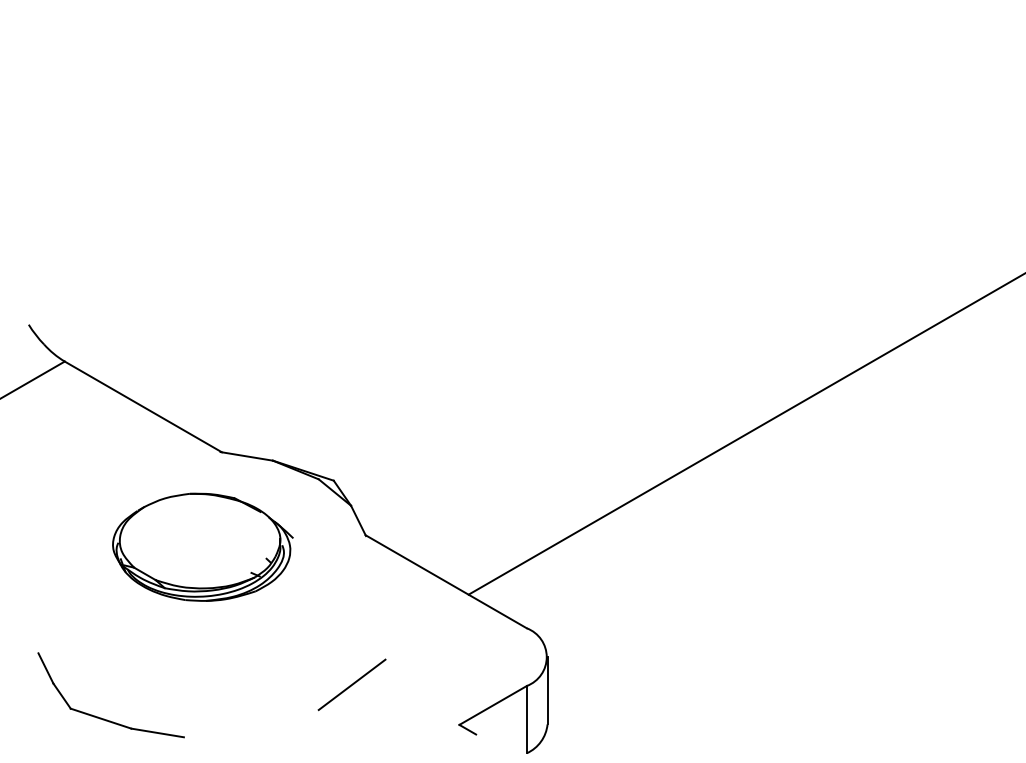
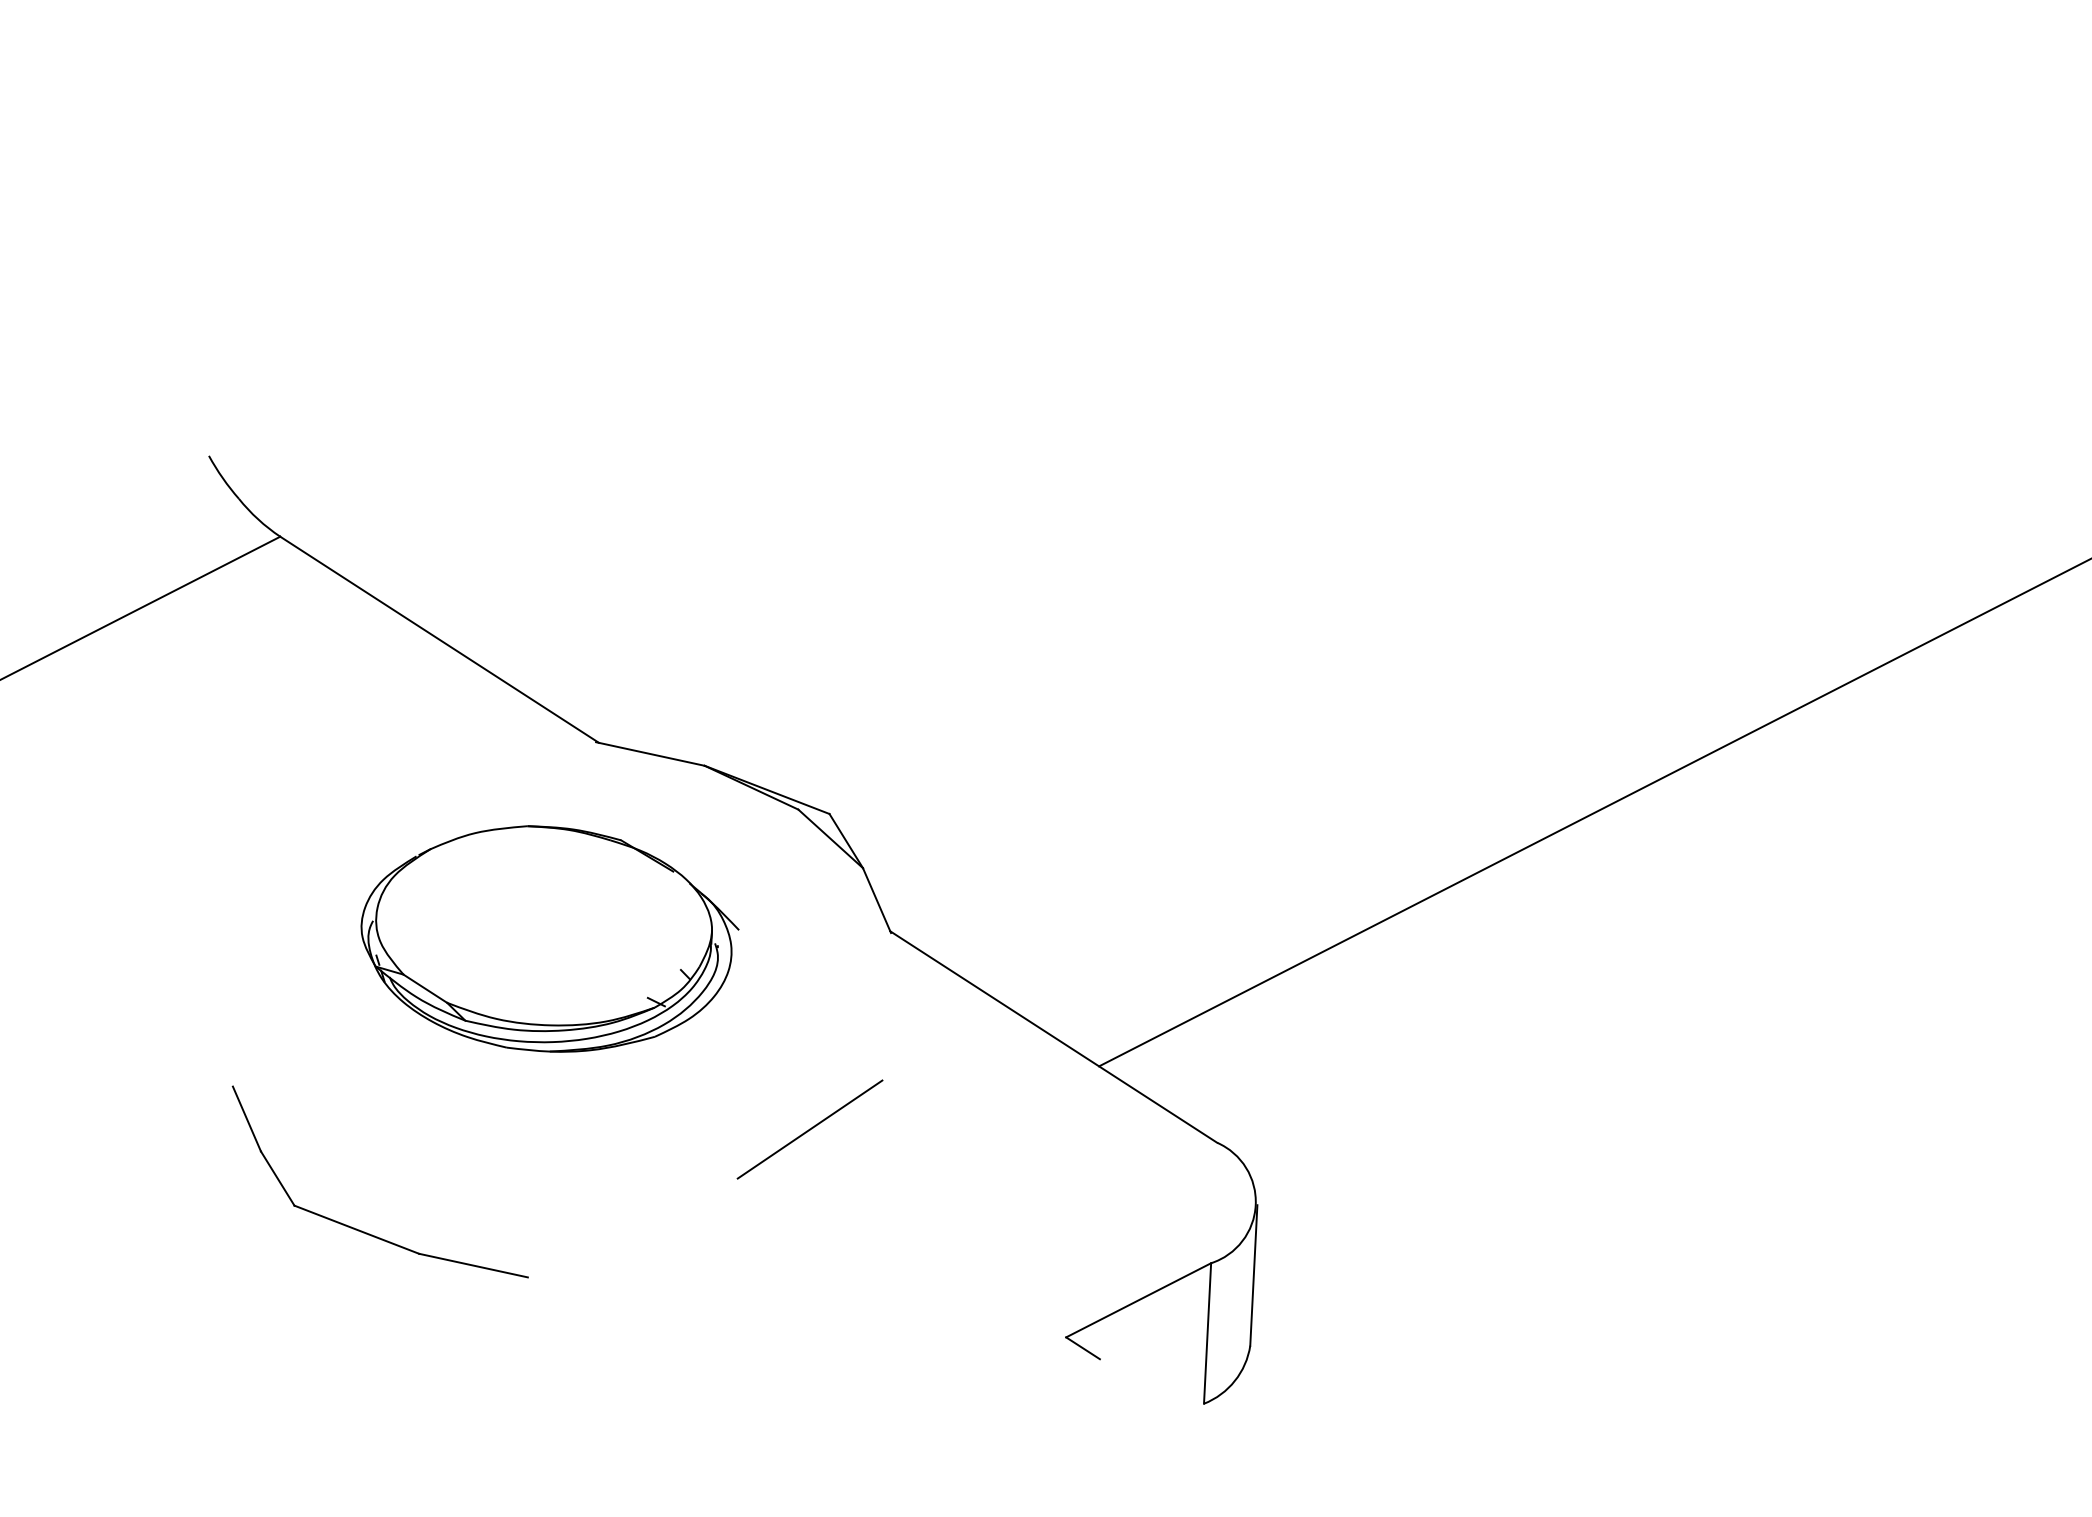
line: (351, 684) -> (808, 1128), moved
part: (101, 717) -> (357, 1227), moved

